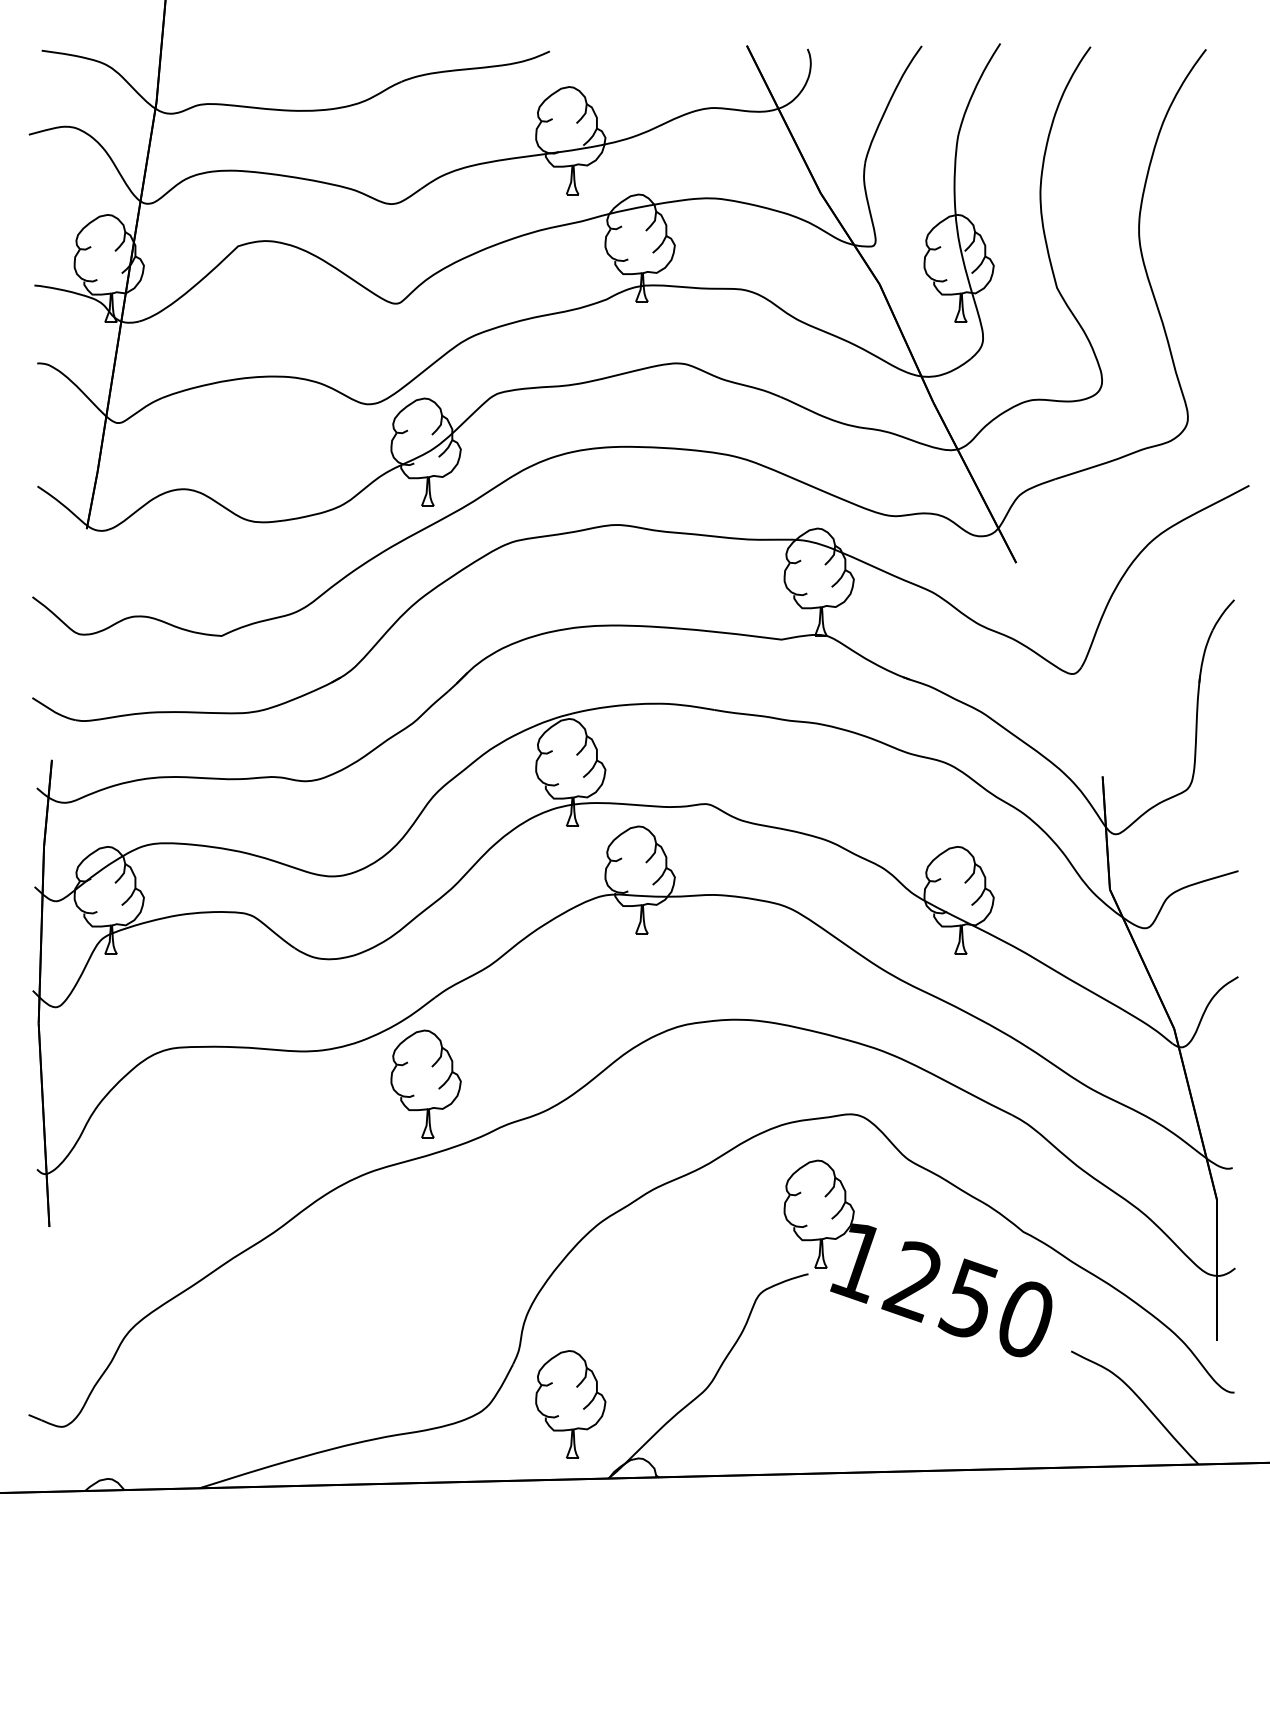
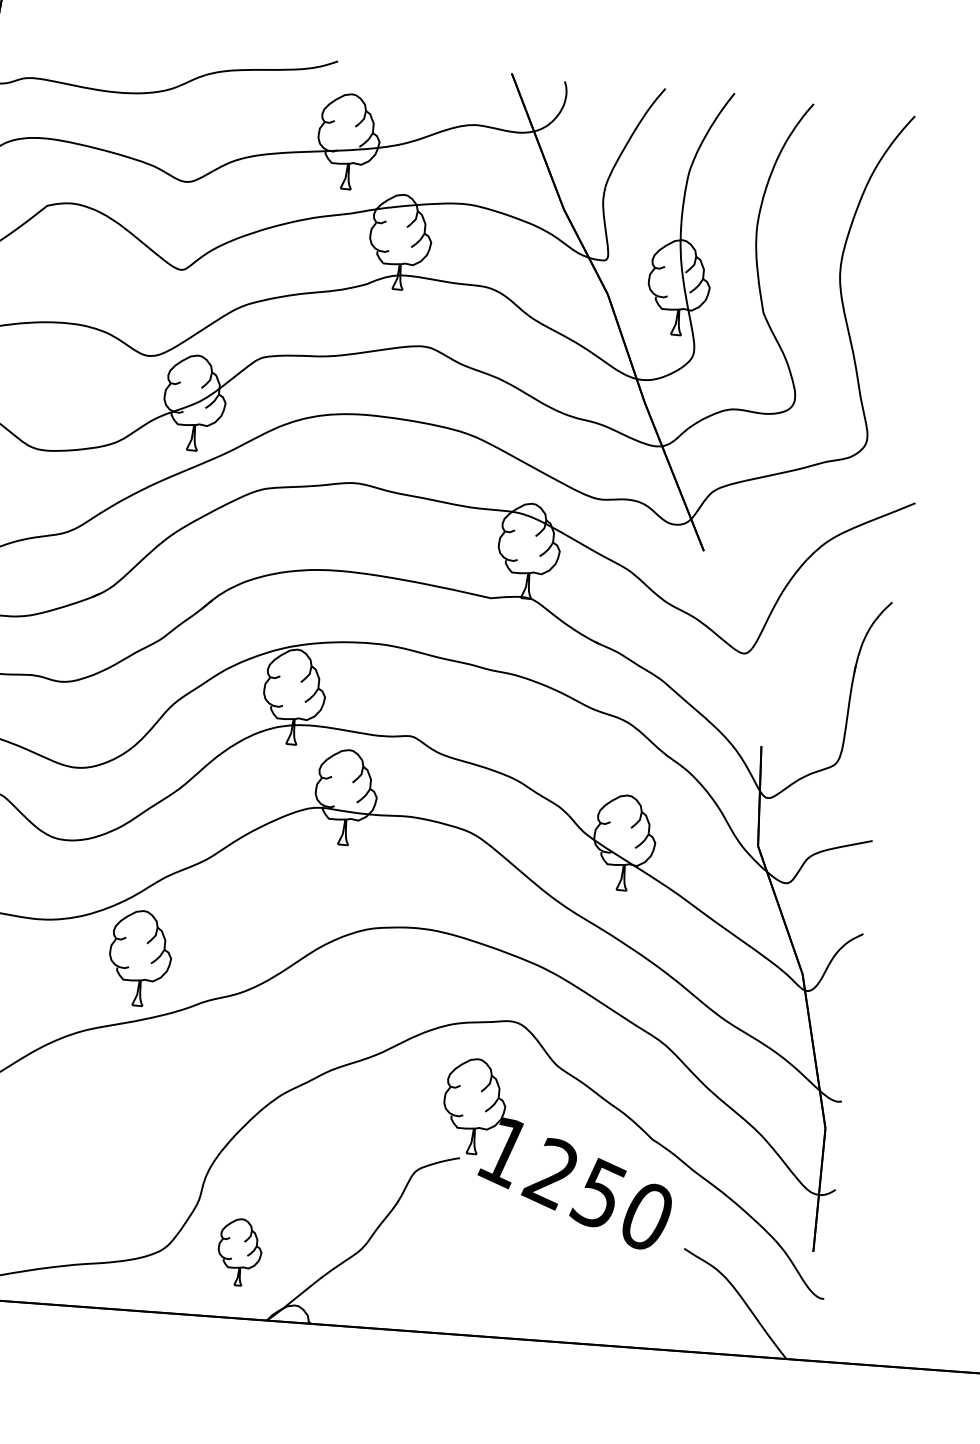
part: (570, 1404) -> (239, 1252), size x0.7

